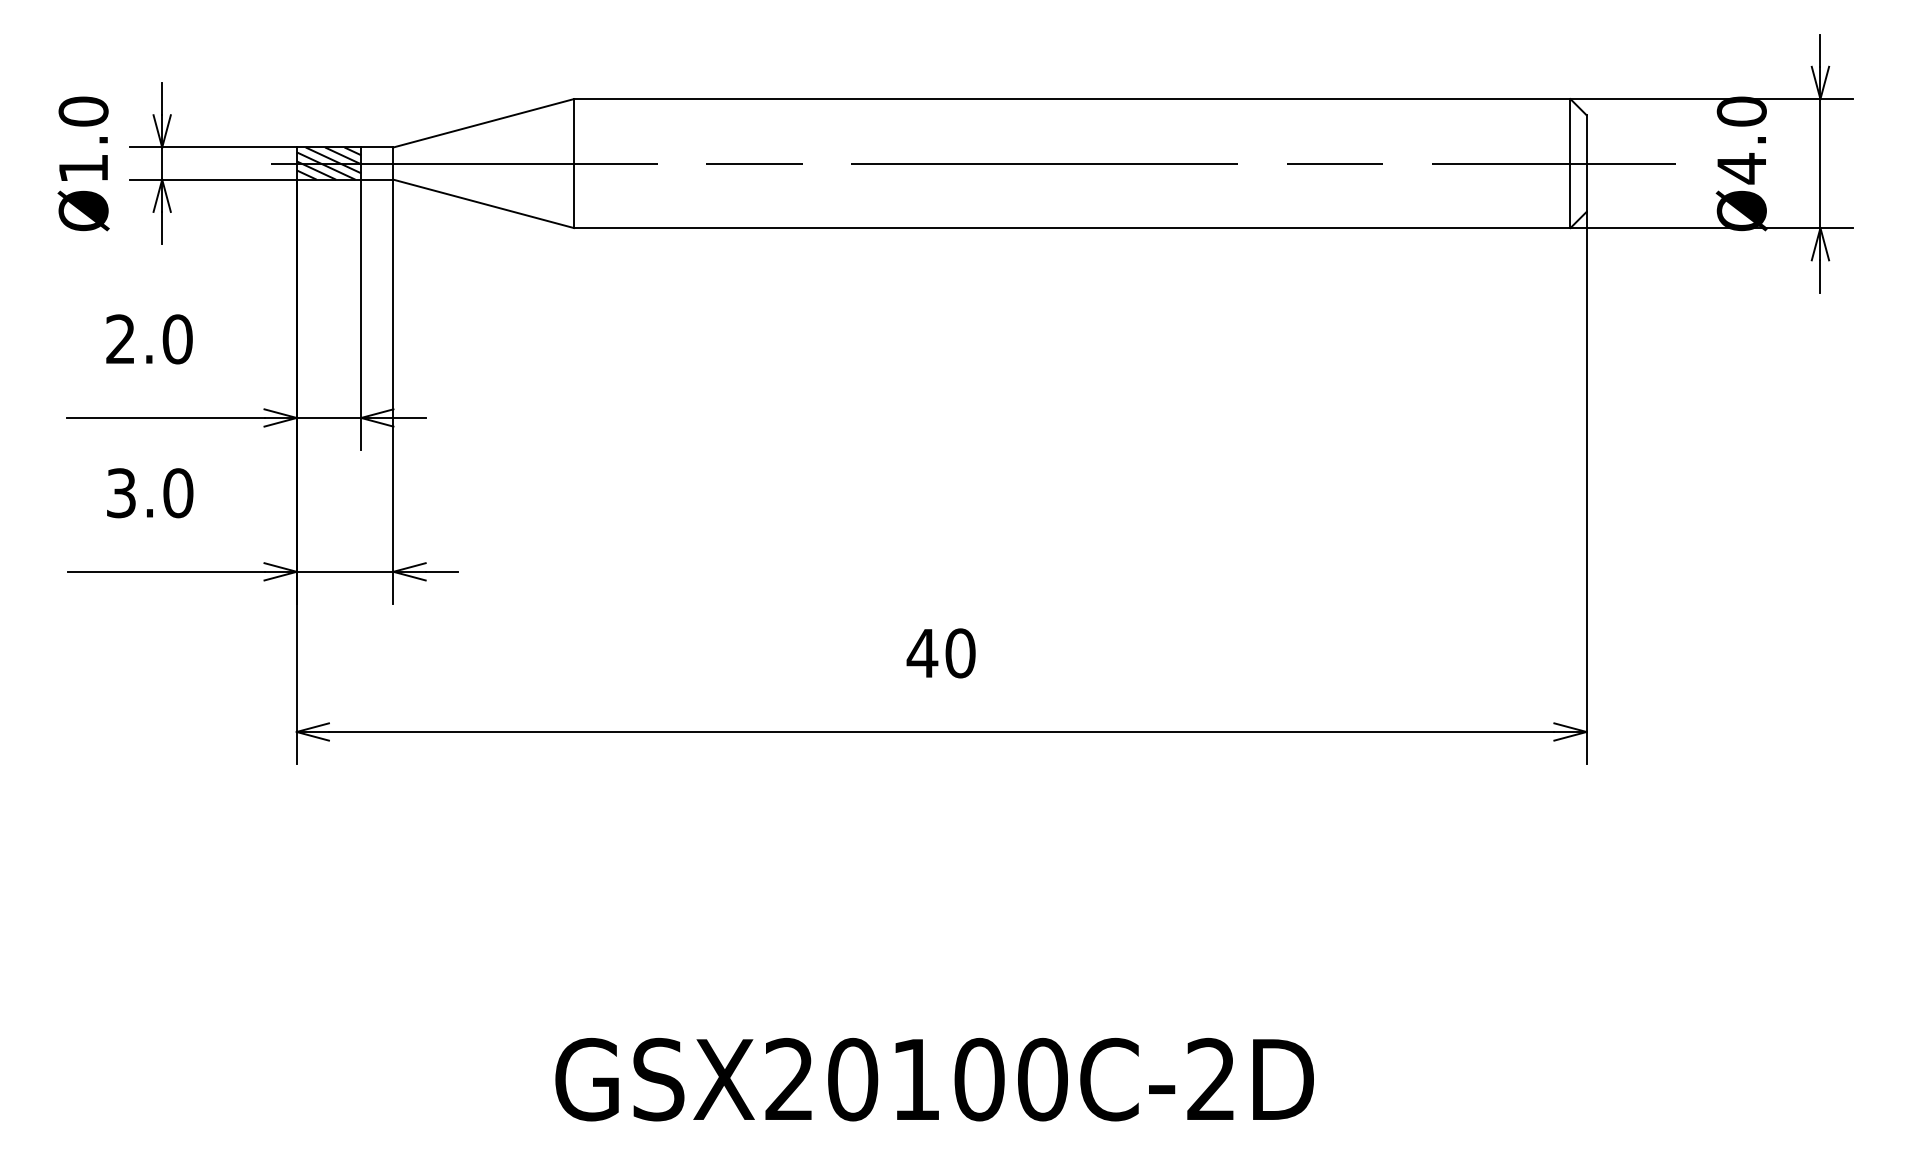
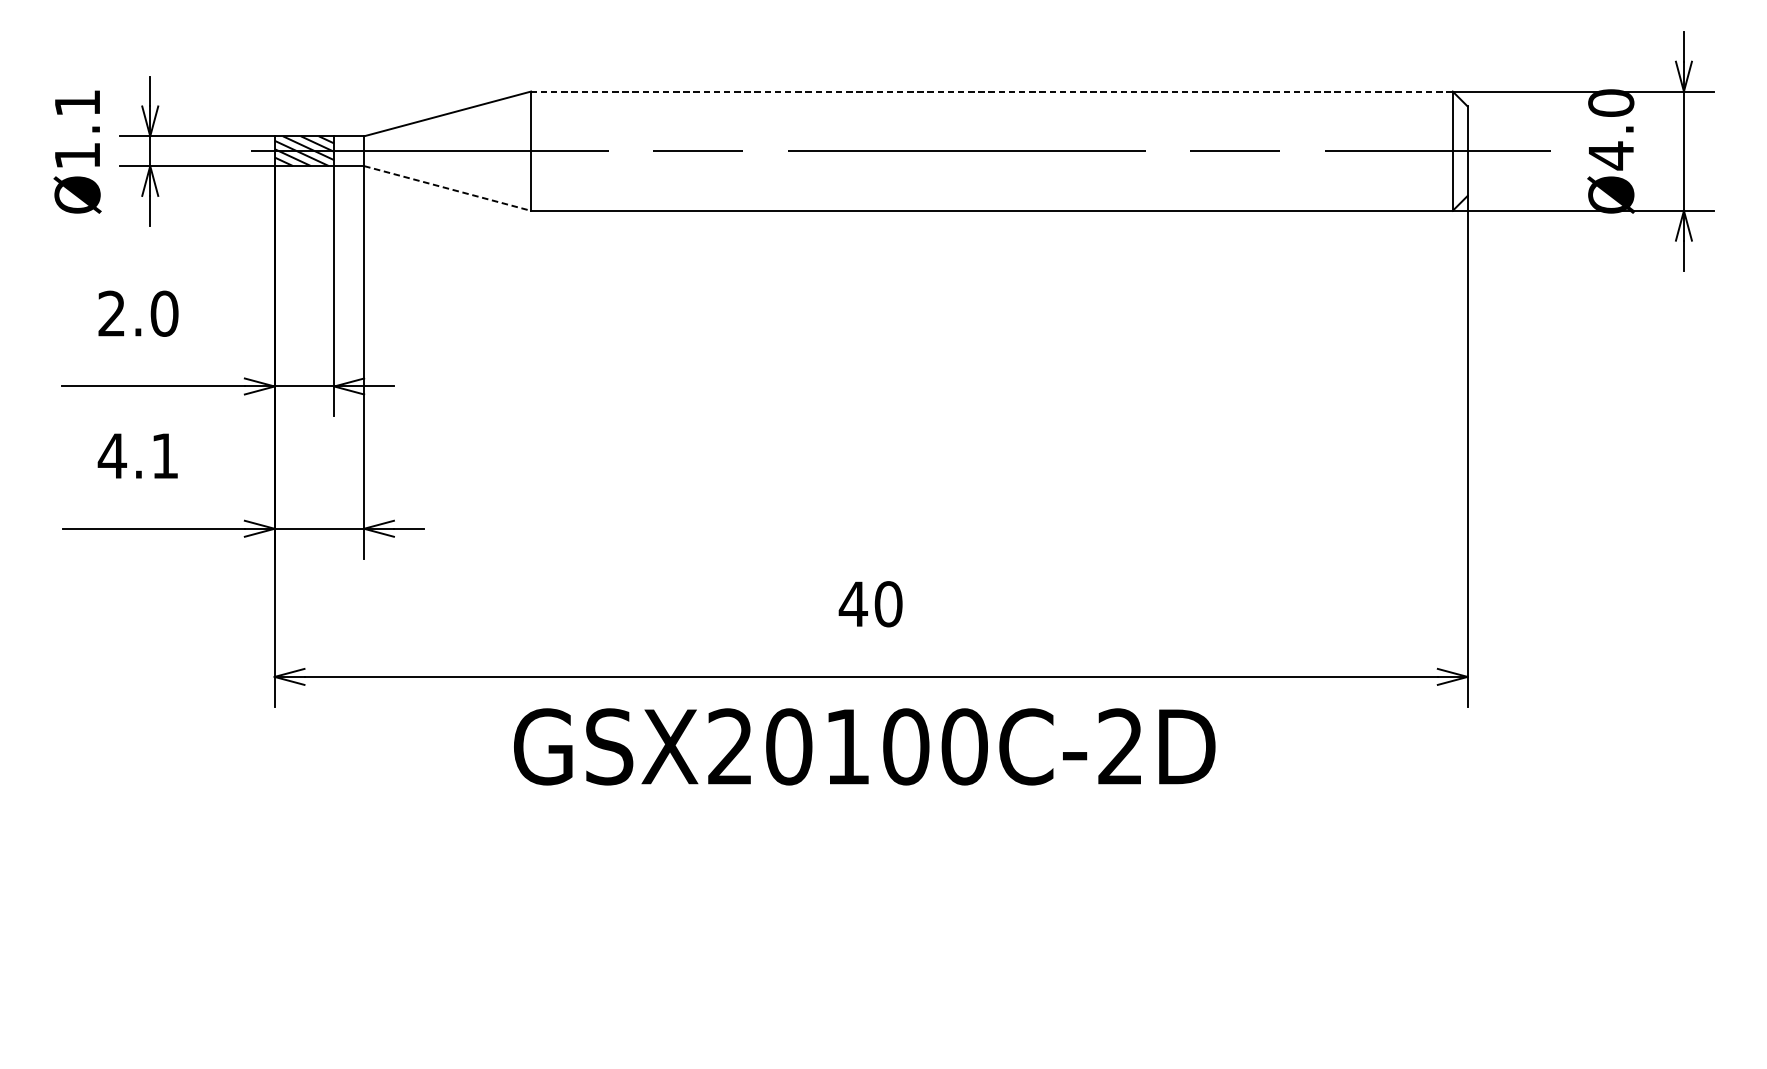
line: (1071, 99) -> (991, 91), solid -> dashed
text: (83, 111) -> (77, 103), Ø1.0 -> Ø1.1
line: (484, 204) -> (448, 189), solid -> dashed
text: (149, 493) -> (138, 456), 3.0 -> 4.1
text: (934, 1079) -> (864, 746), moved

